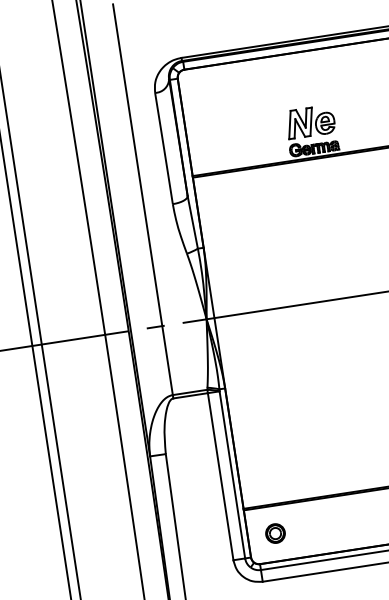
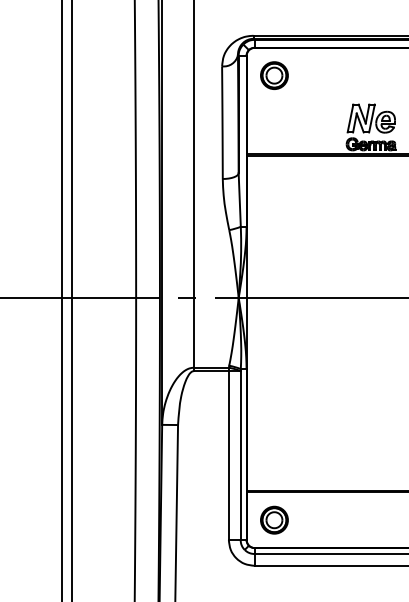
part: (208, 94) -> (274, 75), added
part: (275, 532) -> (274, 519), size x1.43

